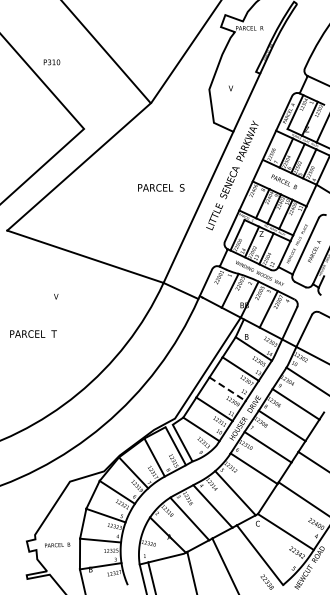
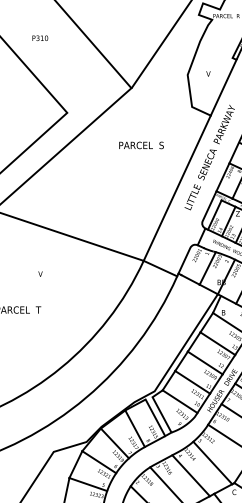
text: (51, 62) -> (39, 38), moved
text: (161, 187) -> (141, 145), moved
line: (227, 389) -> (205, 363), dashed -> solid

